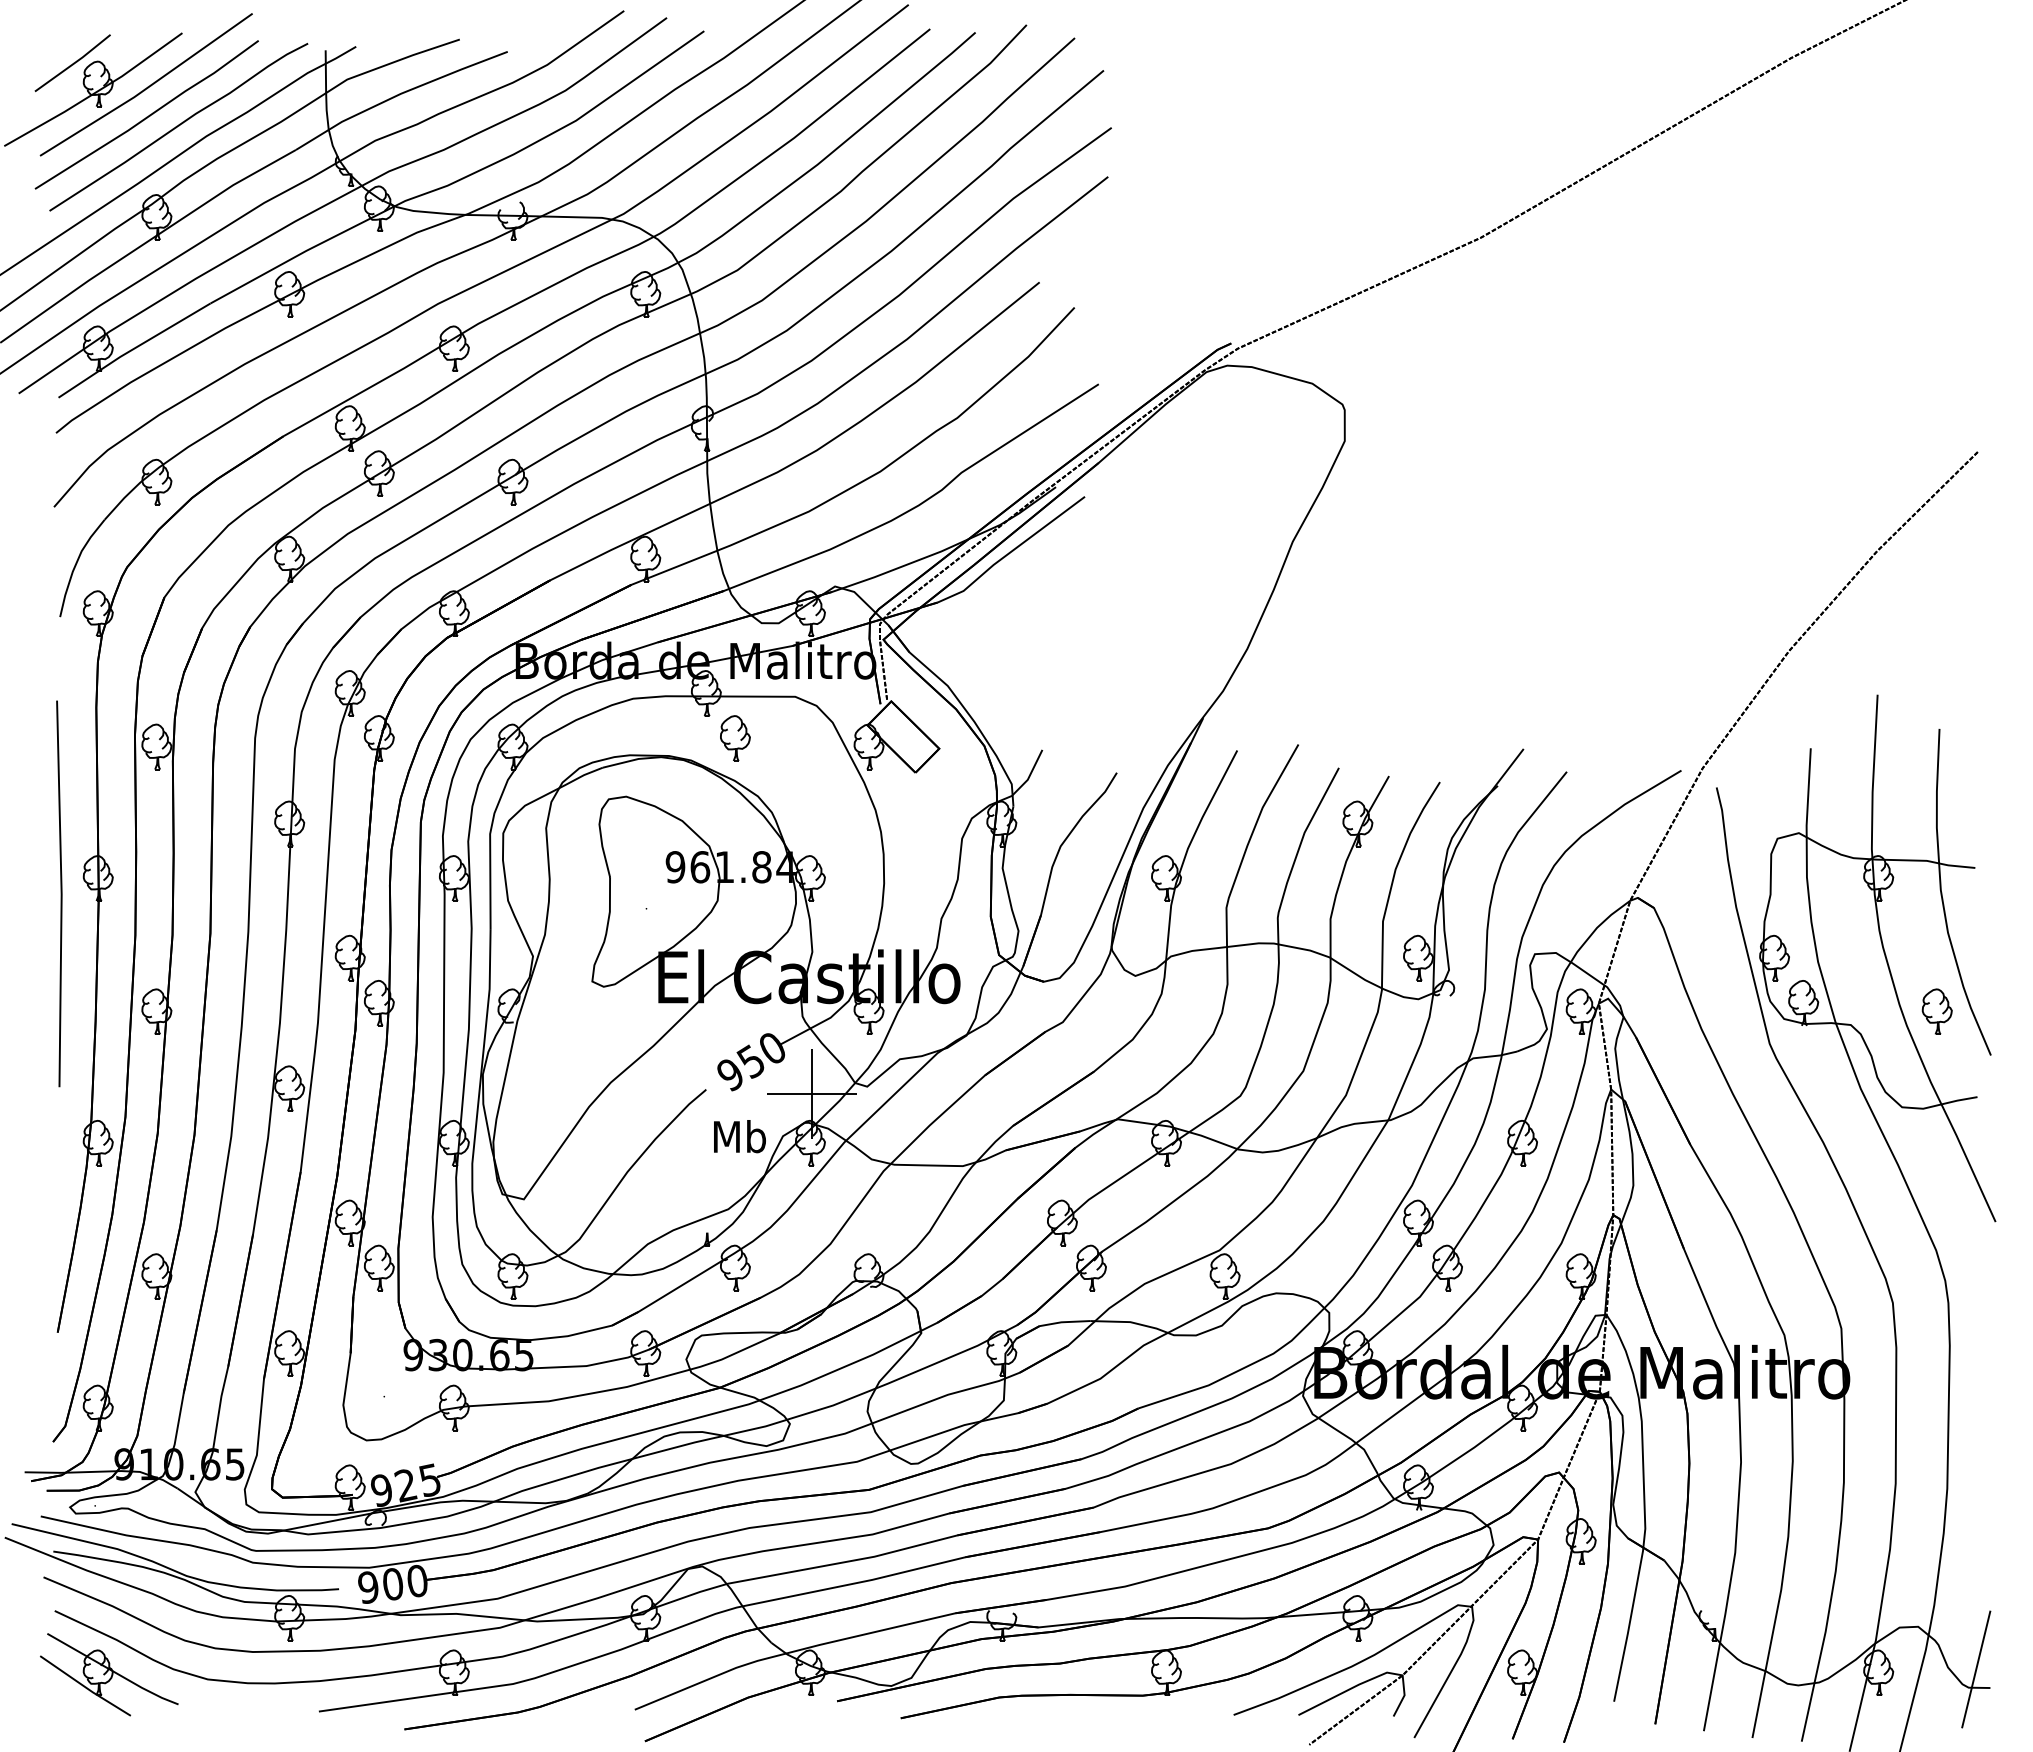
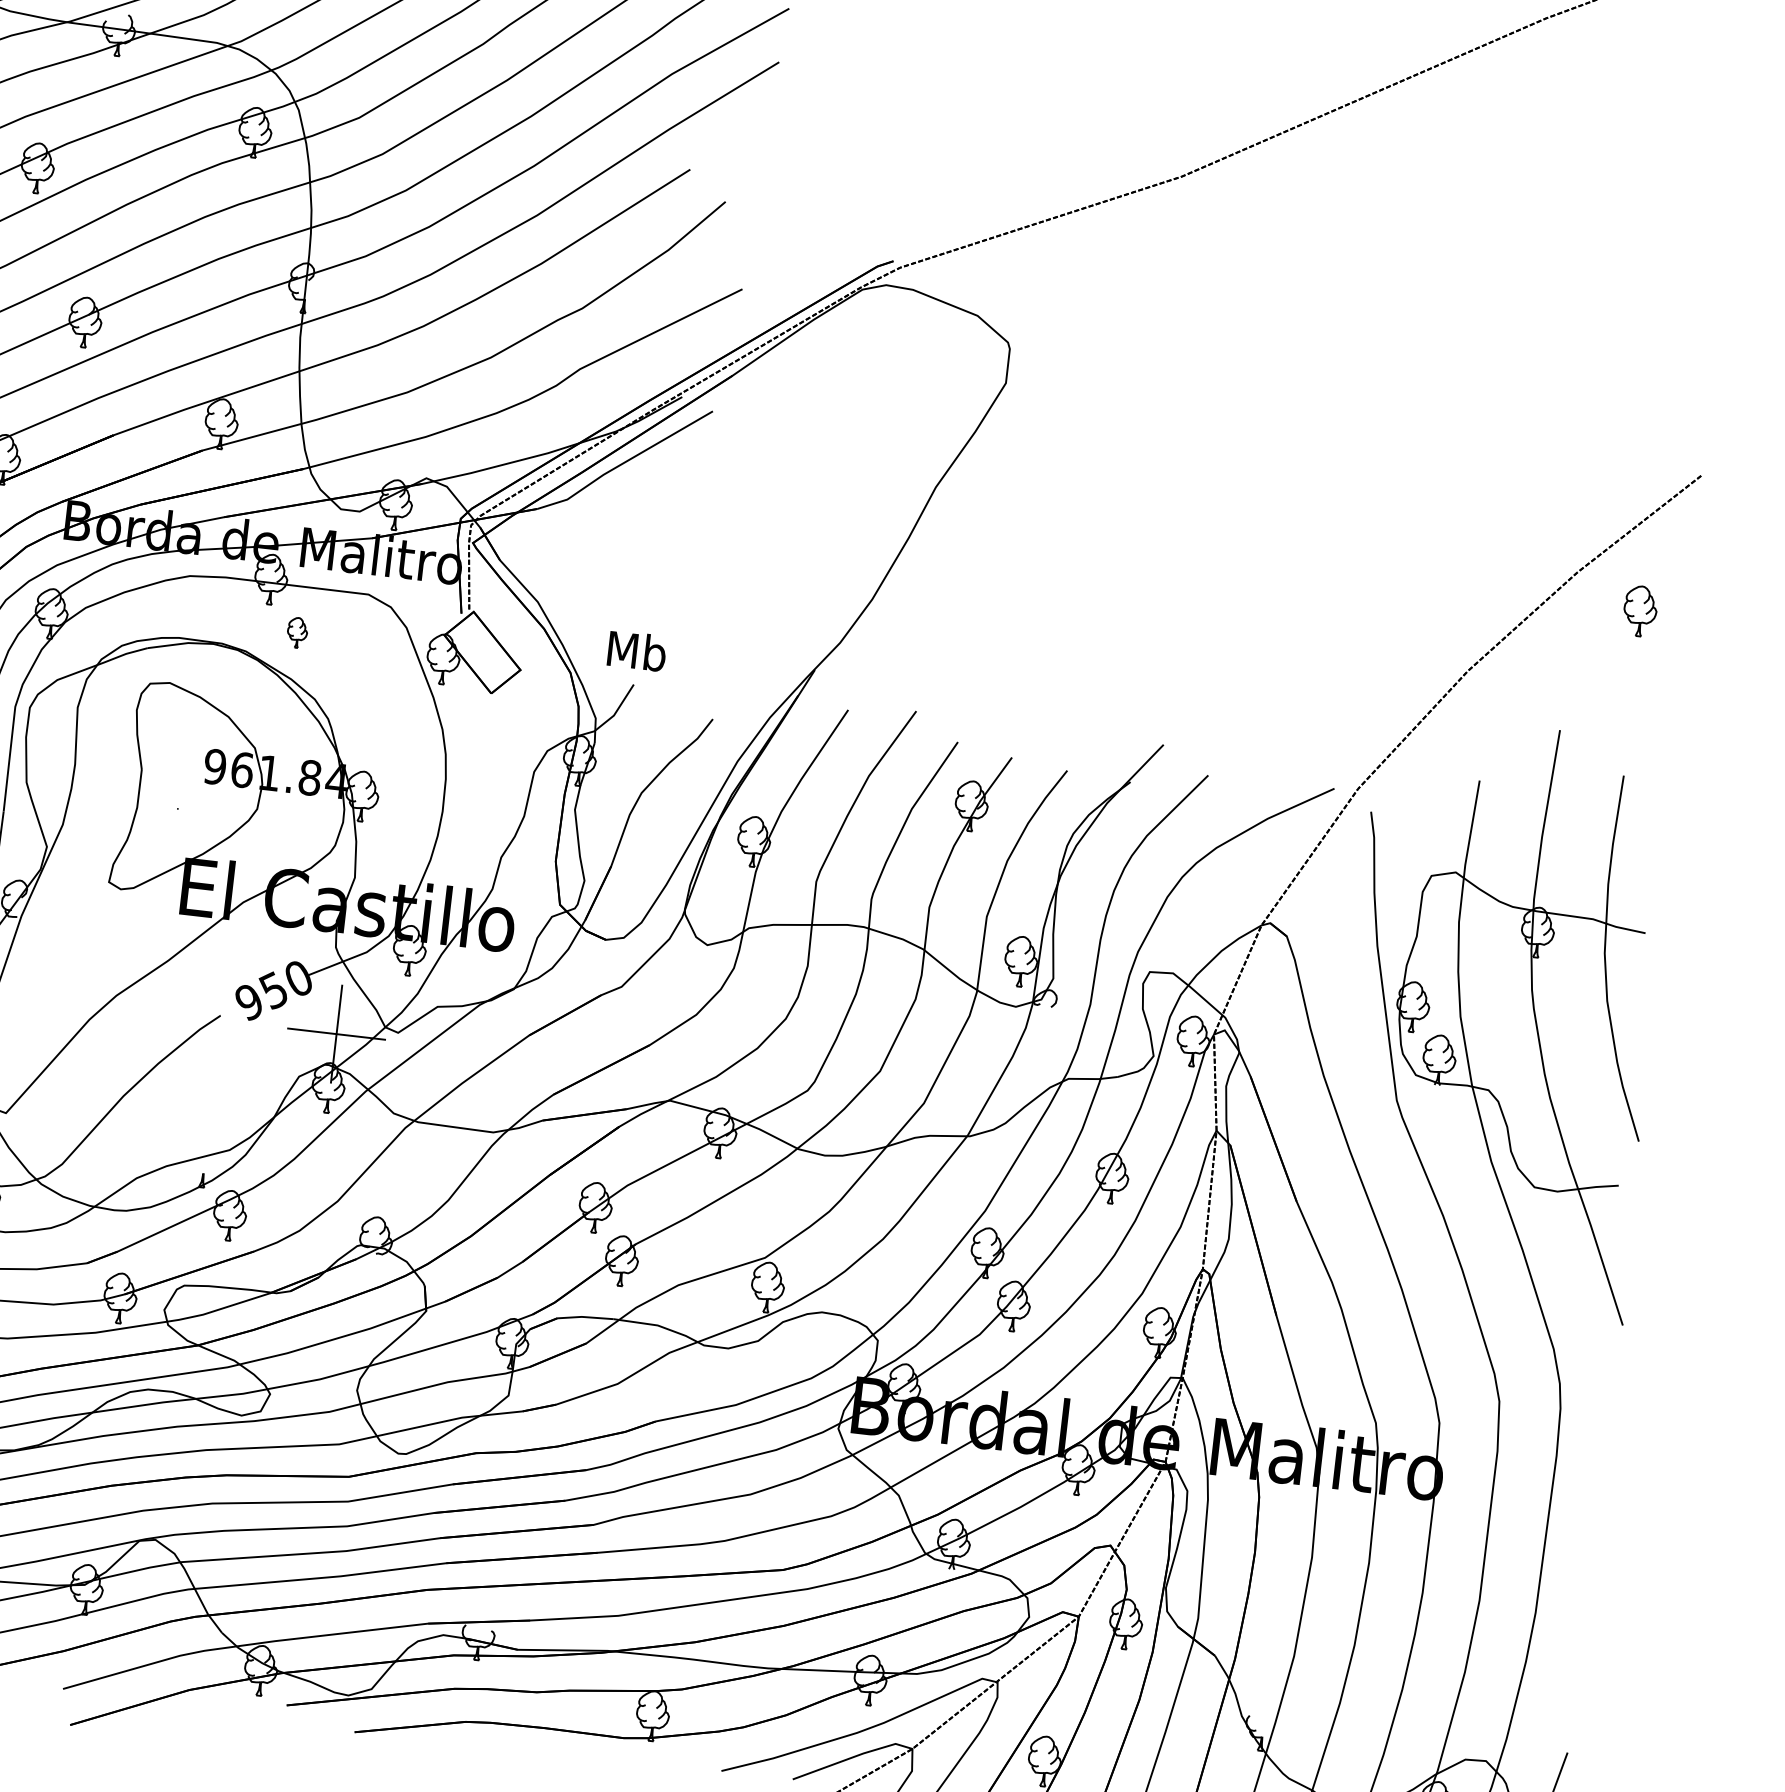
part: (735, 738) -> (297, 632), size x0.6
part: (1936, 1011) -> (1639, 610), moved
text: (739, 1136) -> (636, 650), moved

